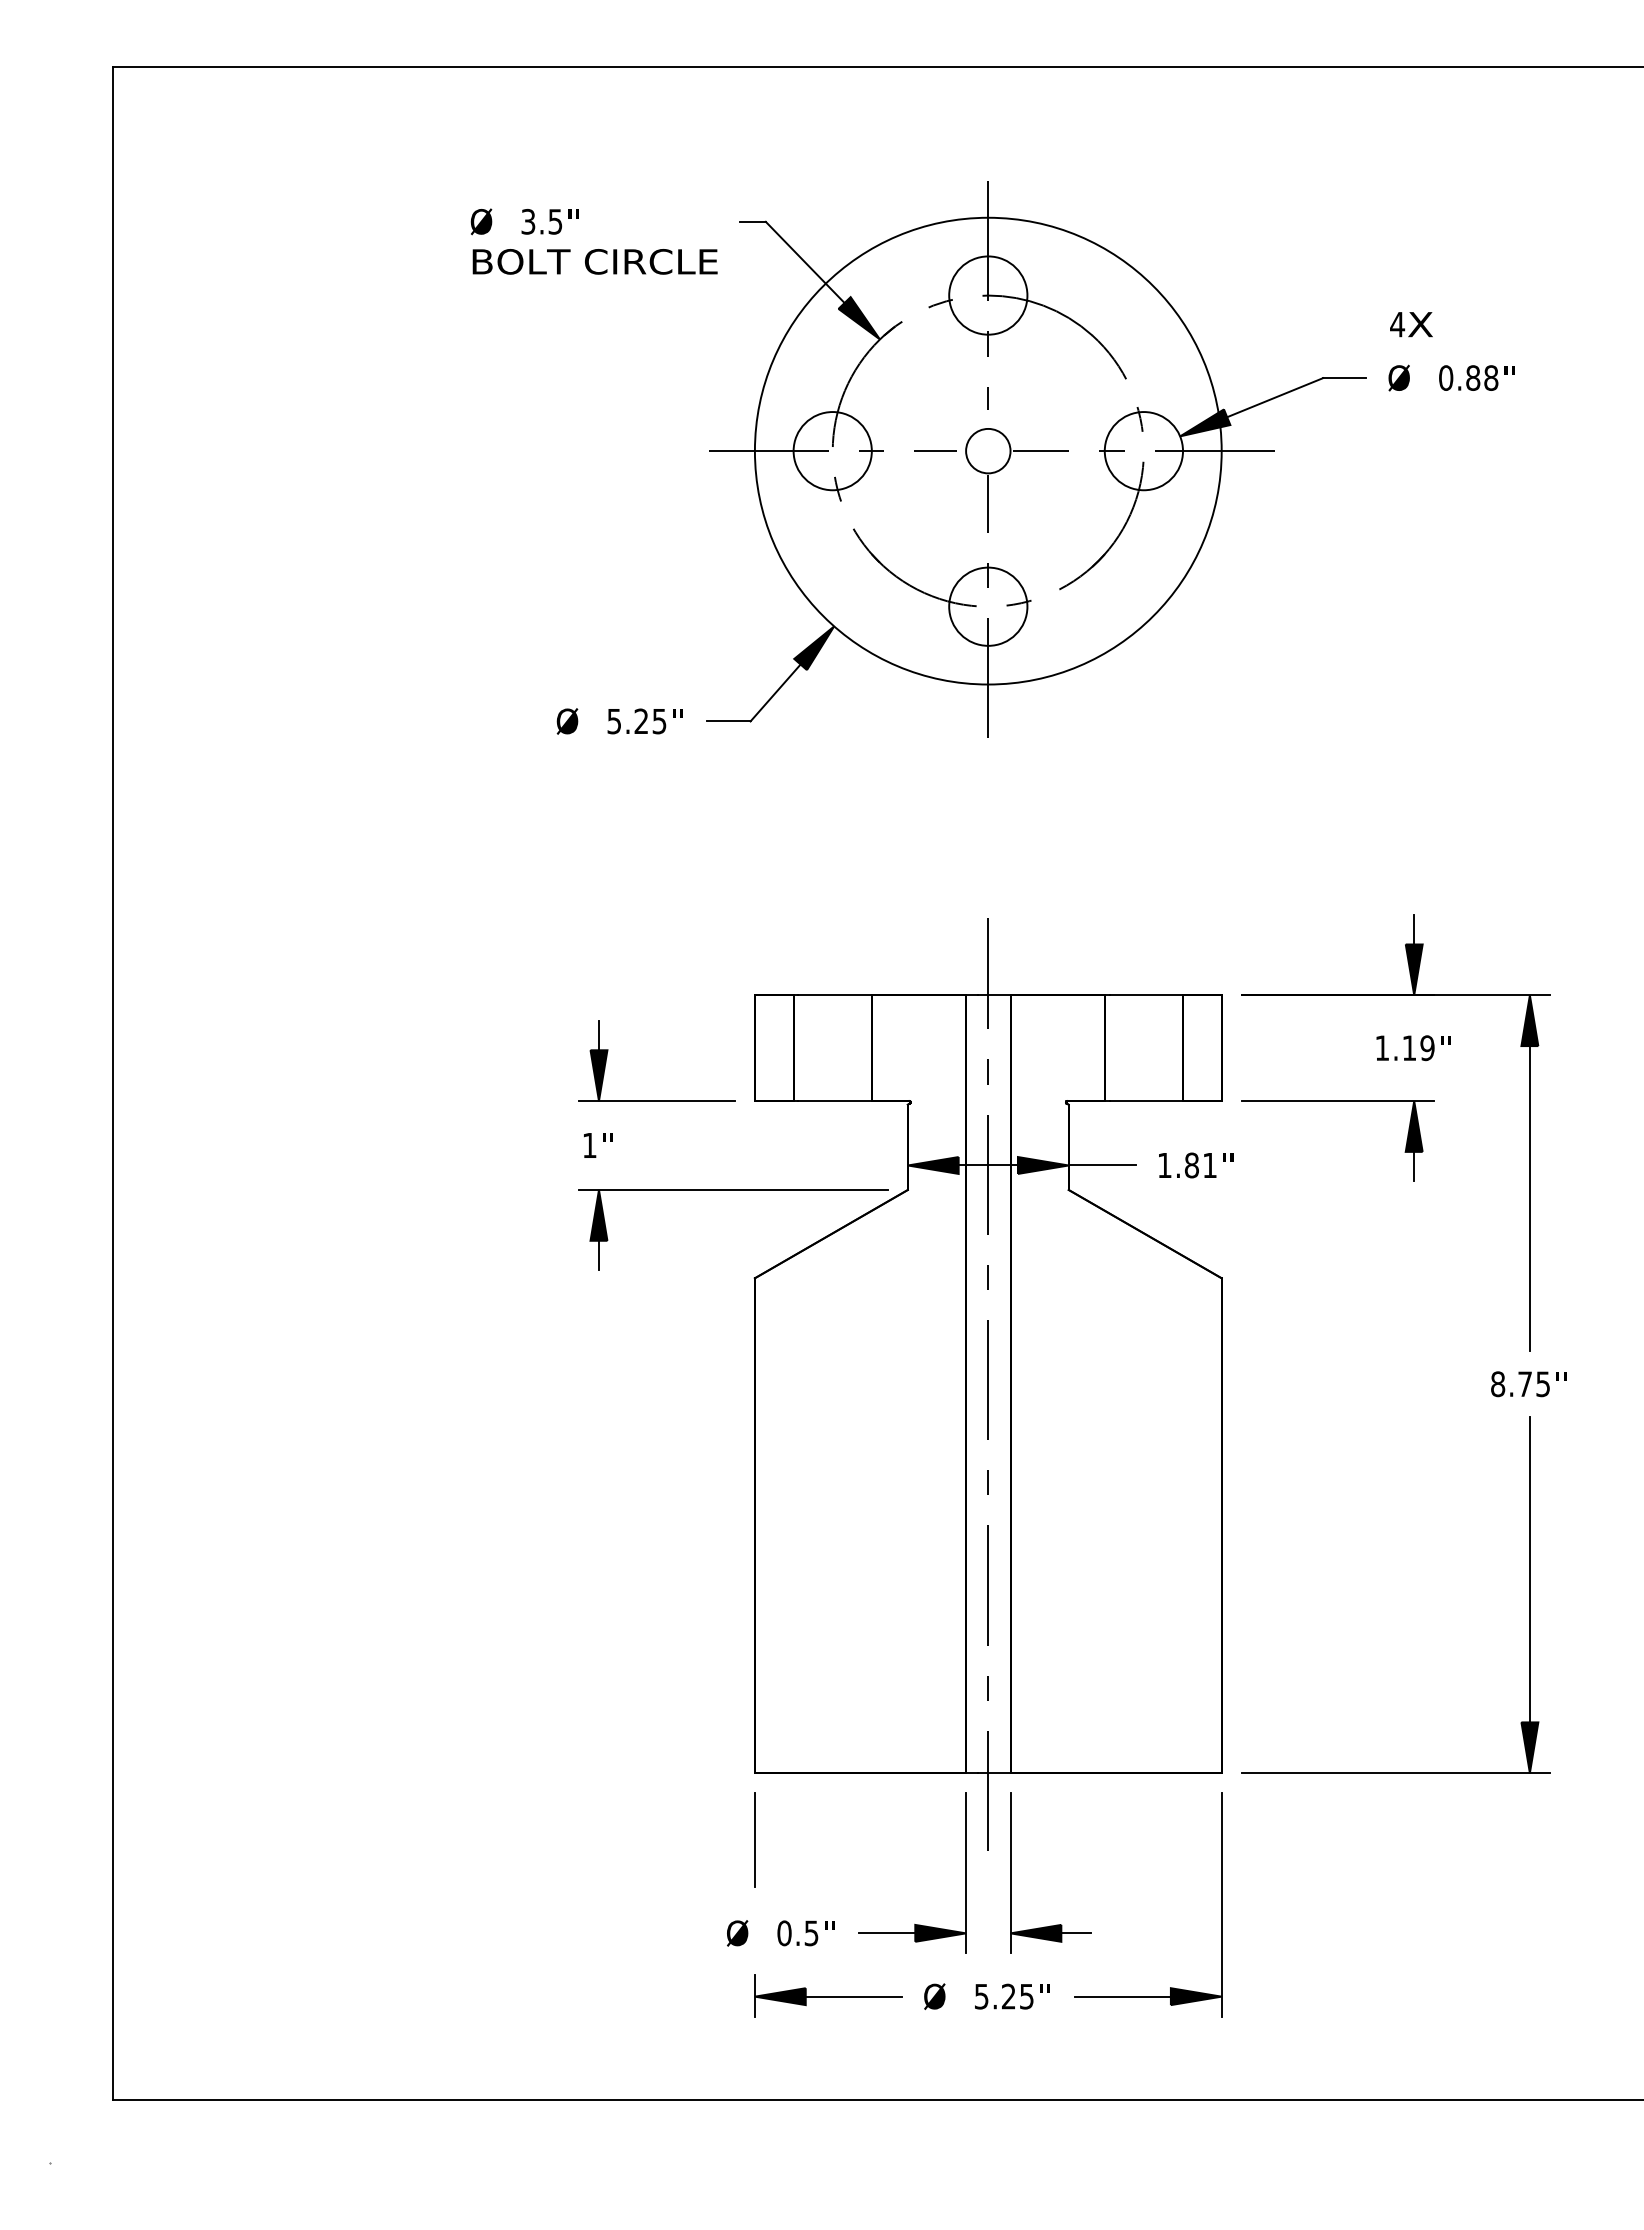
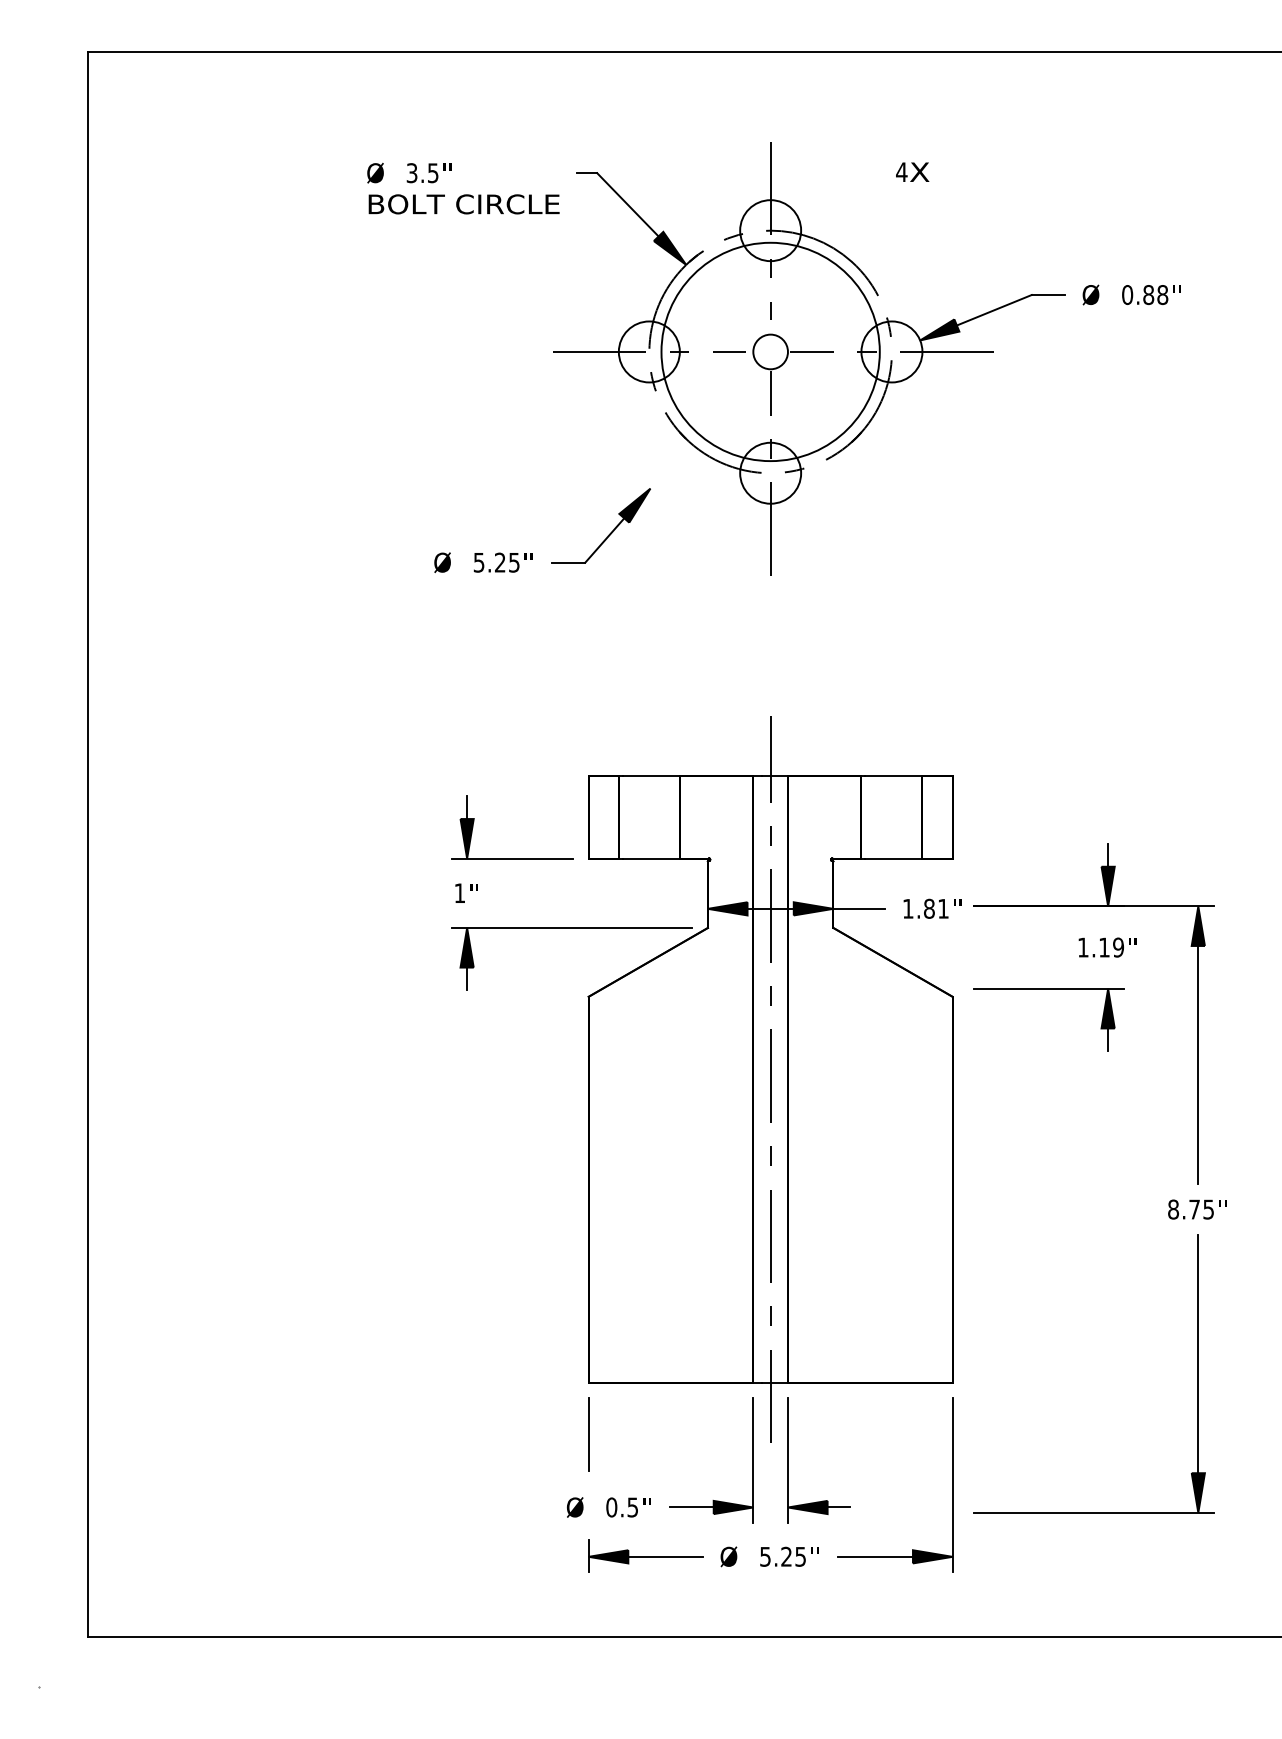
text: (1411, 324) -> (912, 172), moved
circle: (987, 450) -> (770, 351), size x0.6
part: (1492, 1373) -> (1169, 1201), moved

